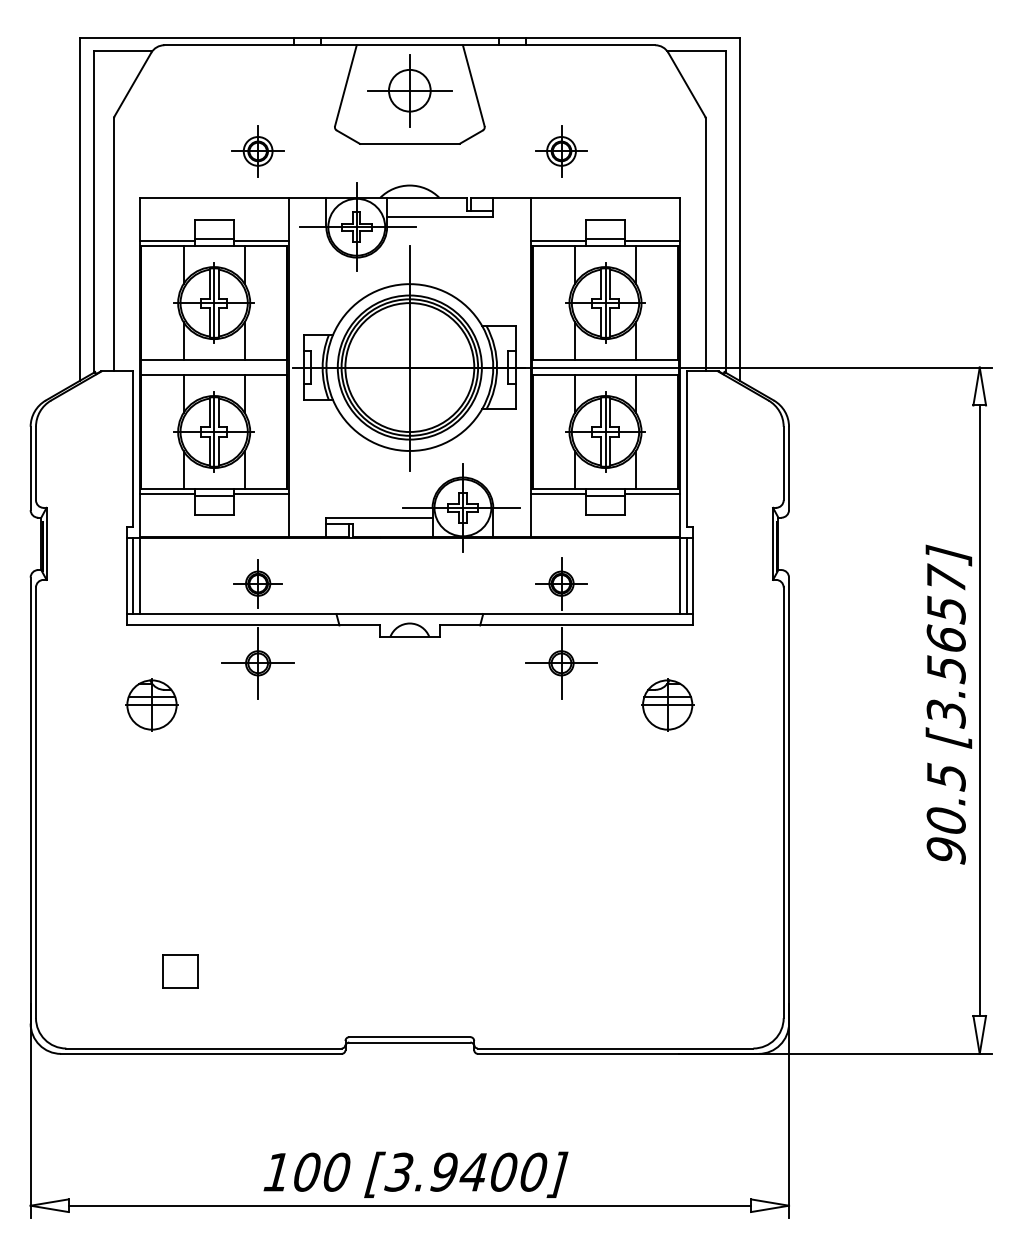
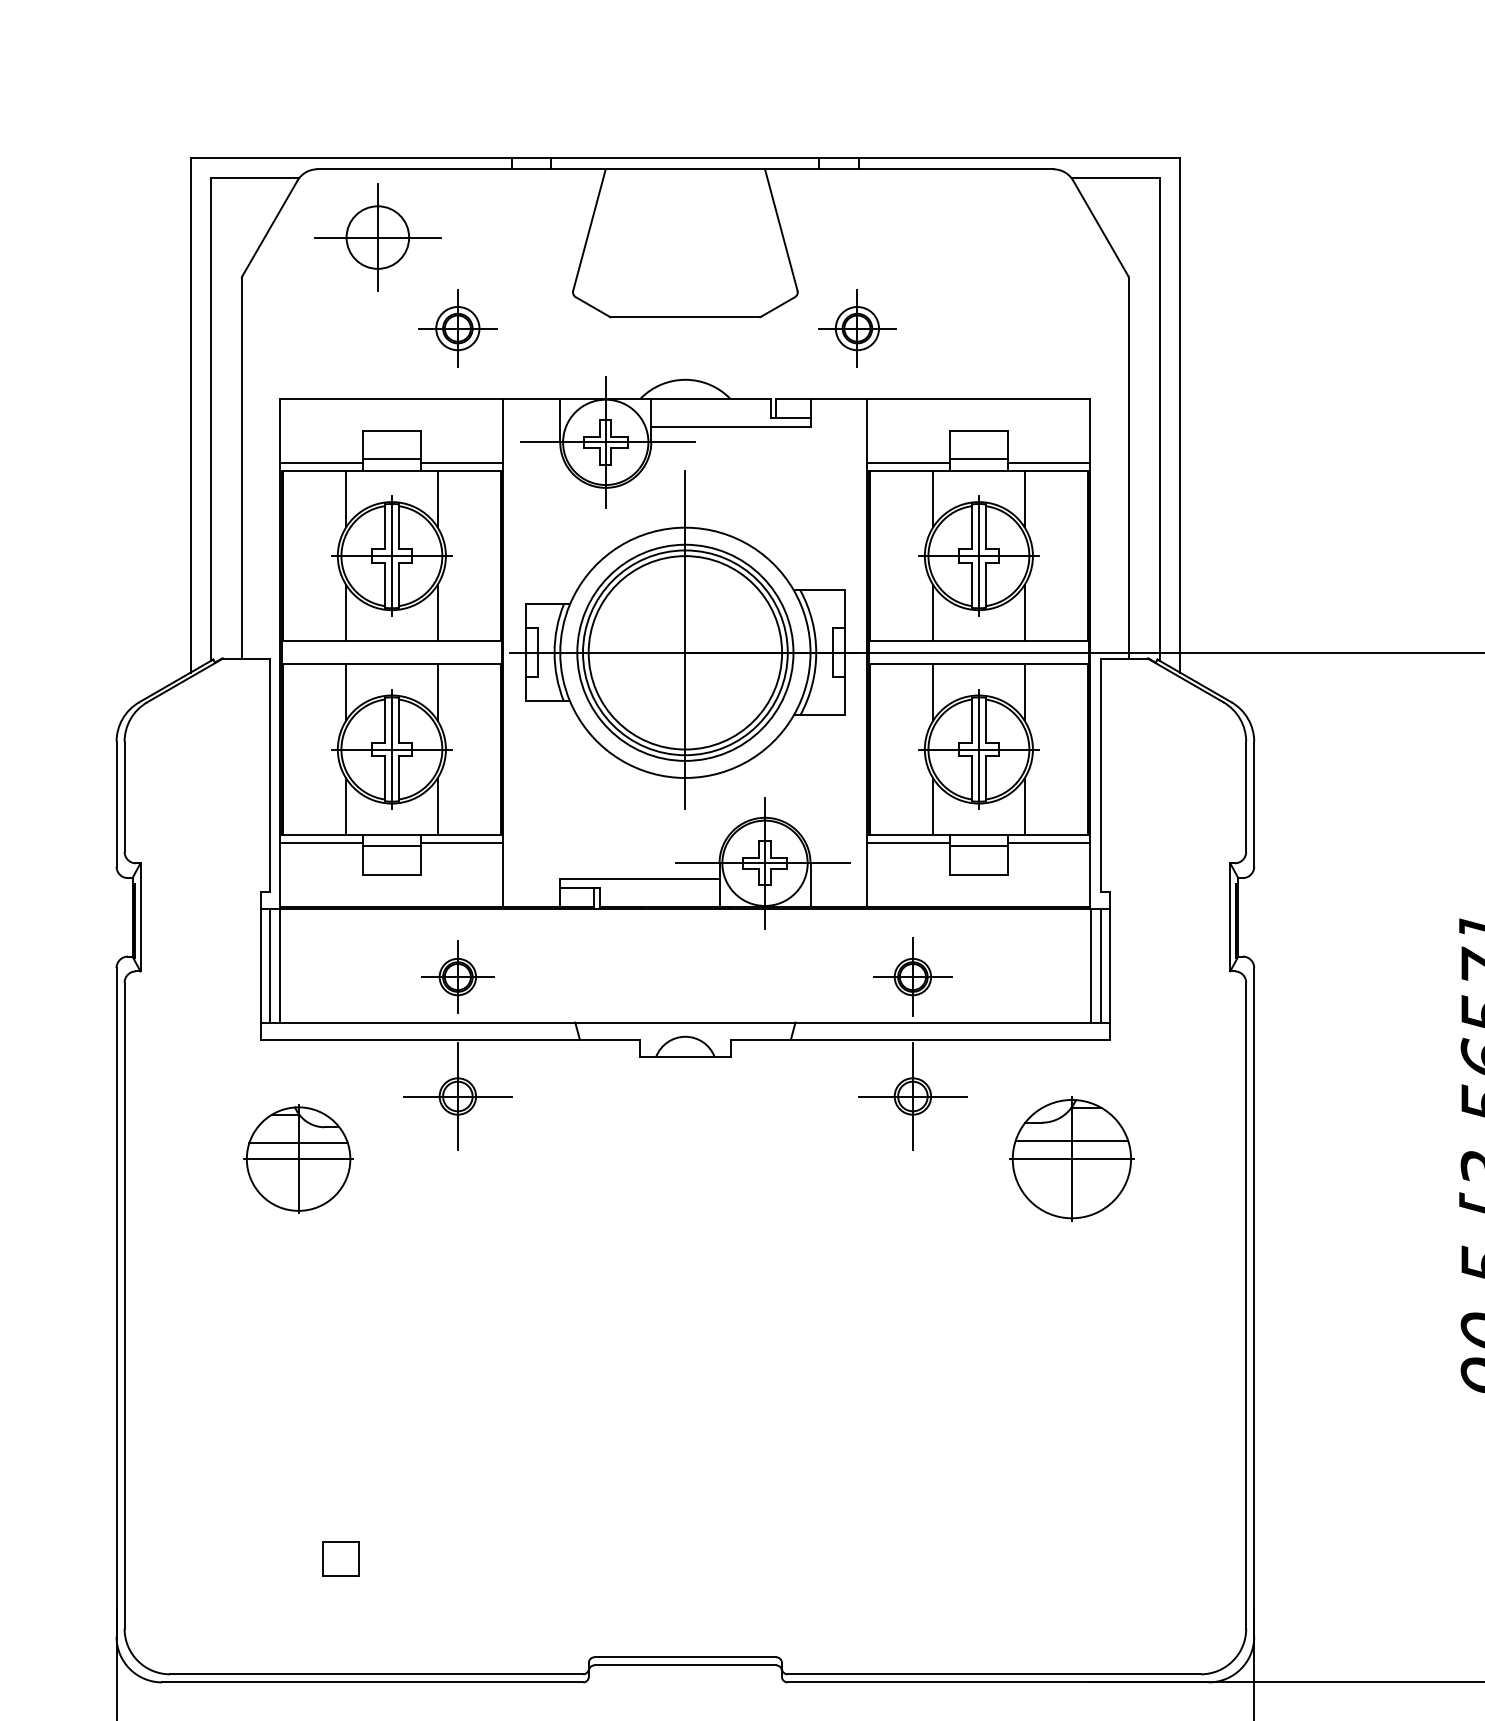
part: (409, 90) -> (377, 237), moved
part: (561, 151) -> (857, 328), moved
part: (151, 704) -> (297, 1158), size x1.4
part: (667, 704) -> (1071, 1158), size x1.6
part: (180, 971) -> (341, 1558), size x0.7

